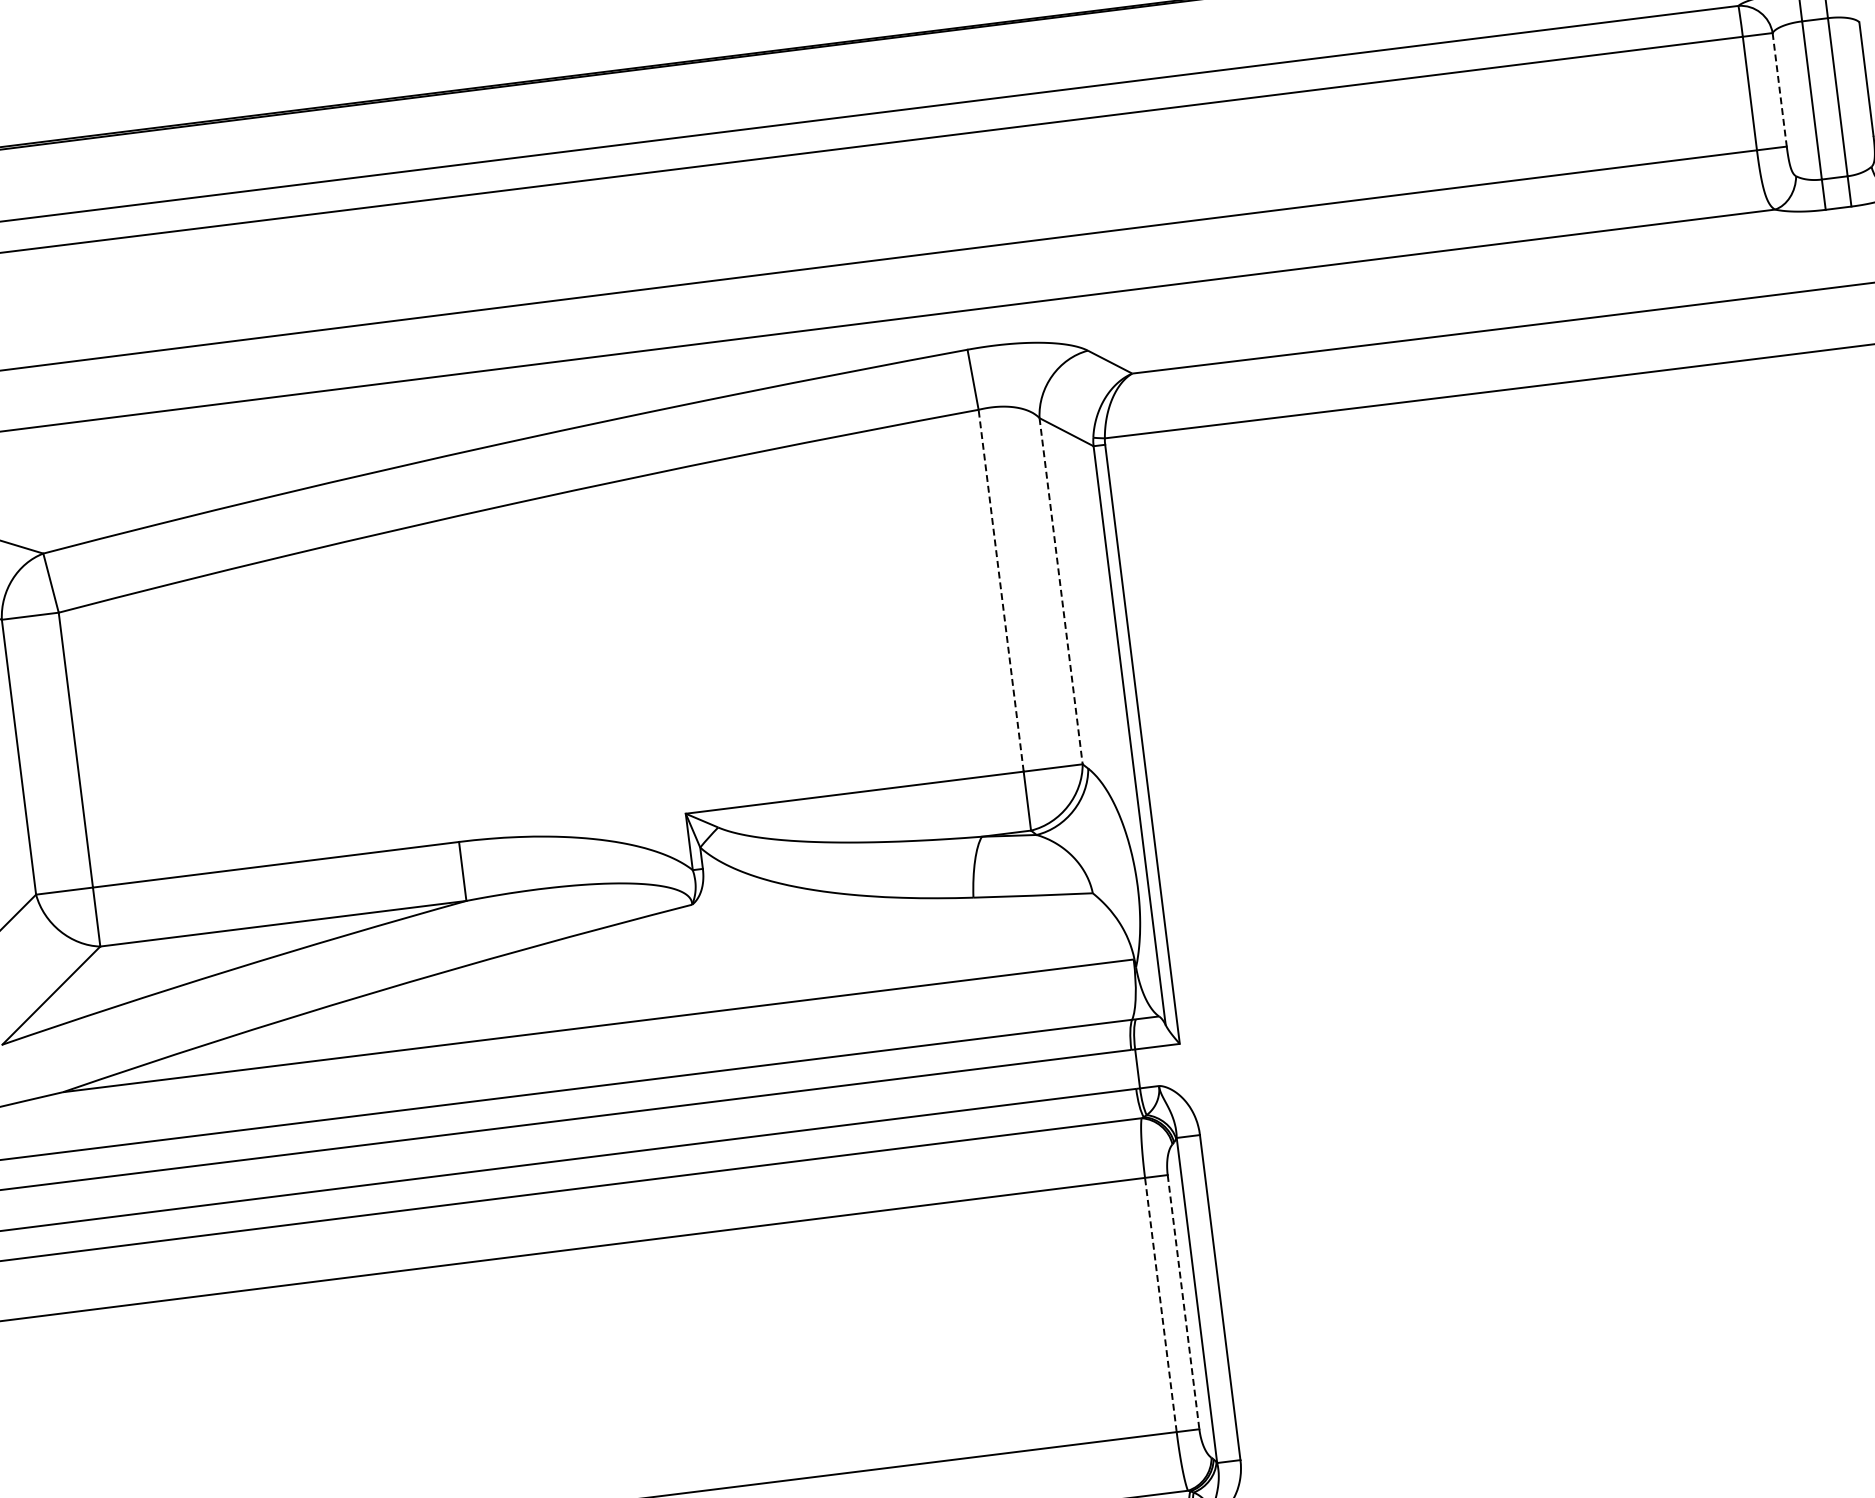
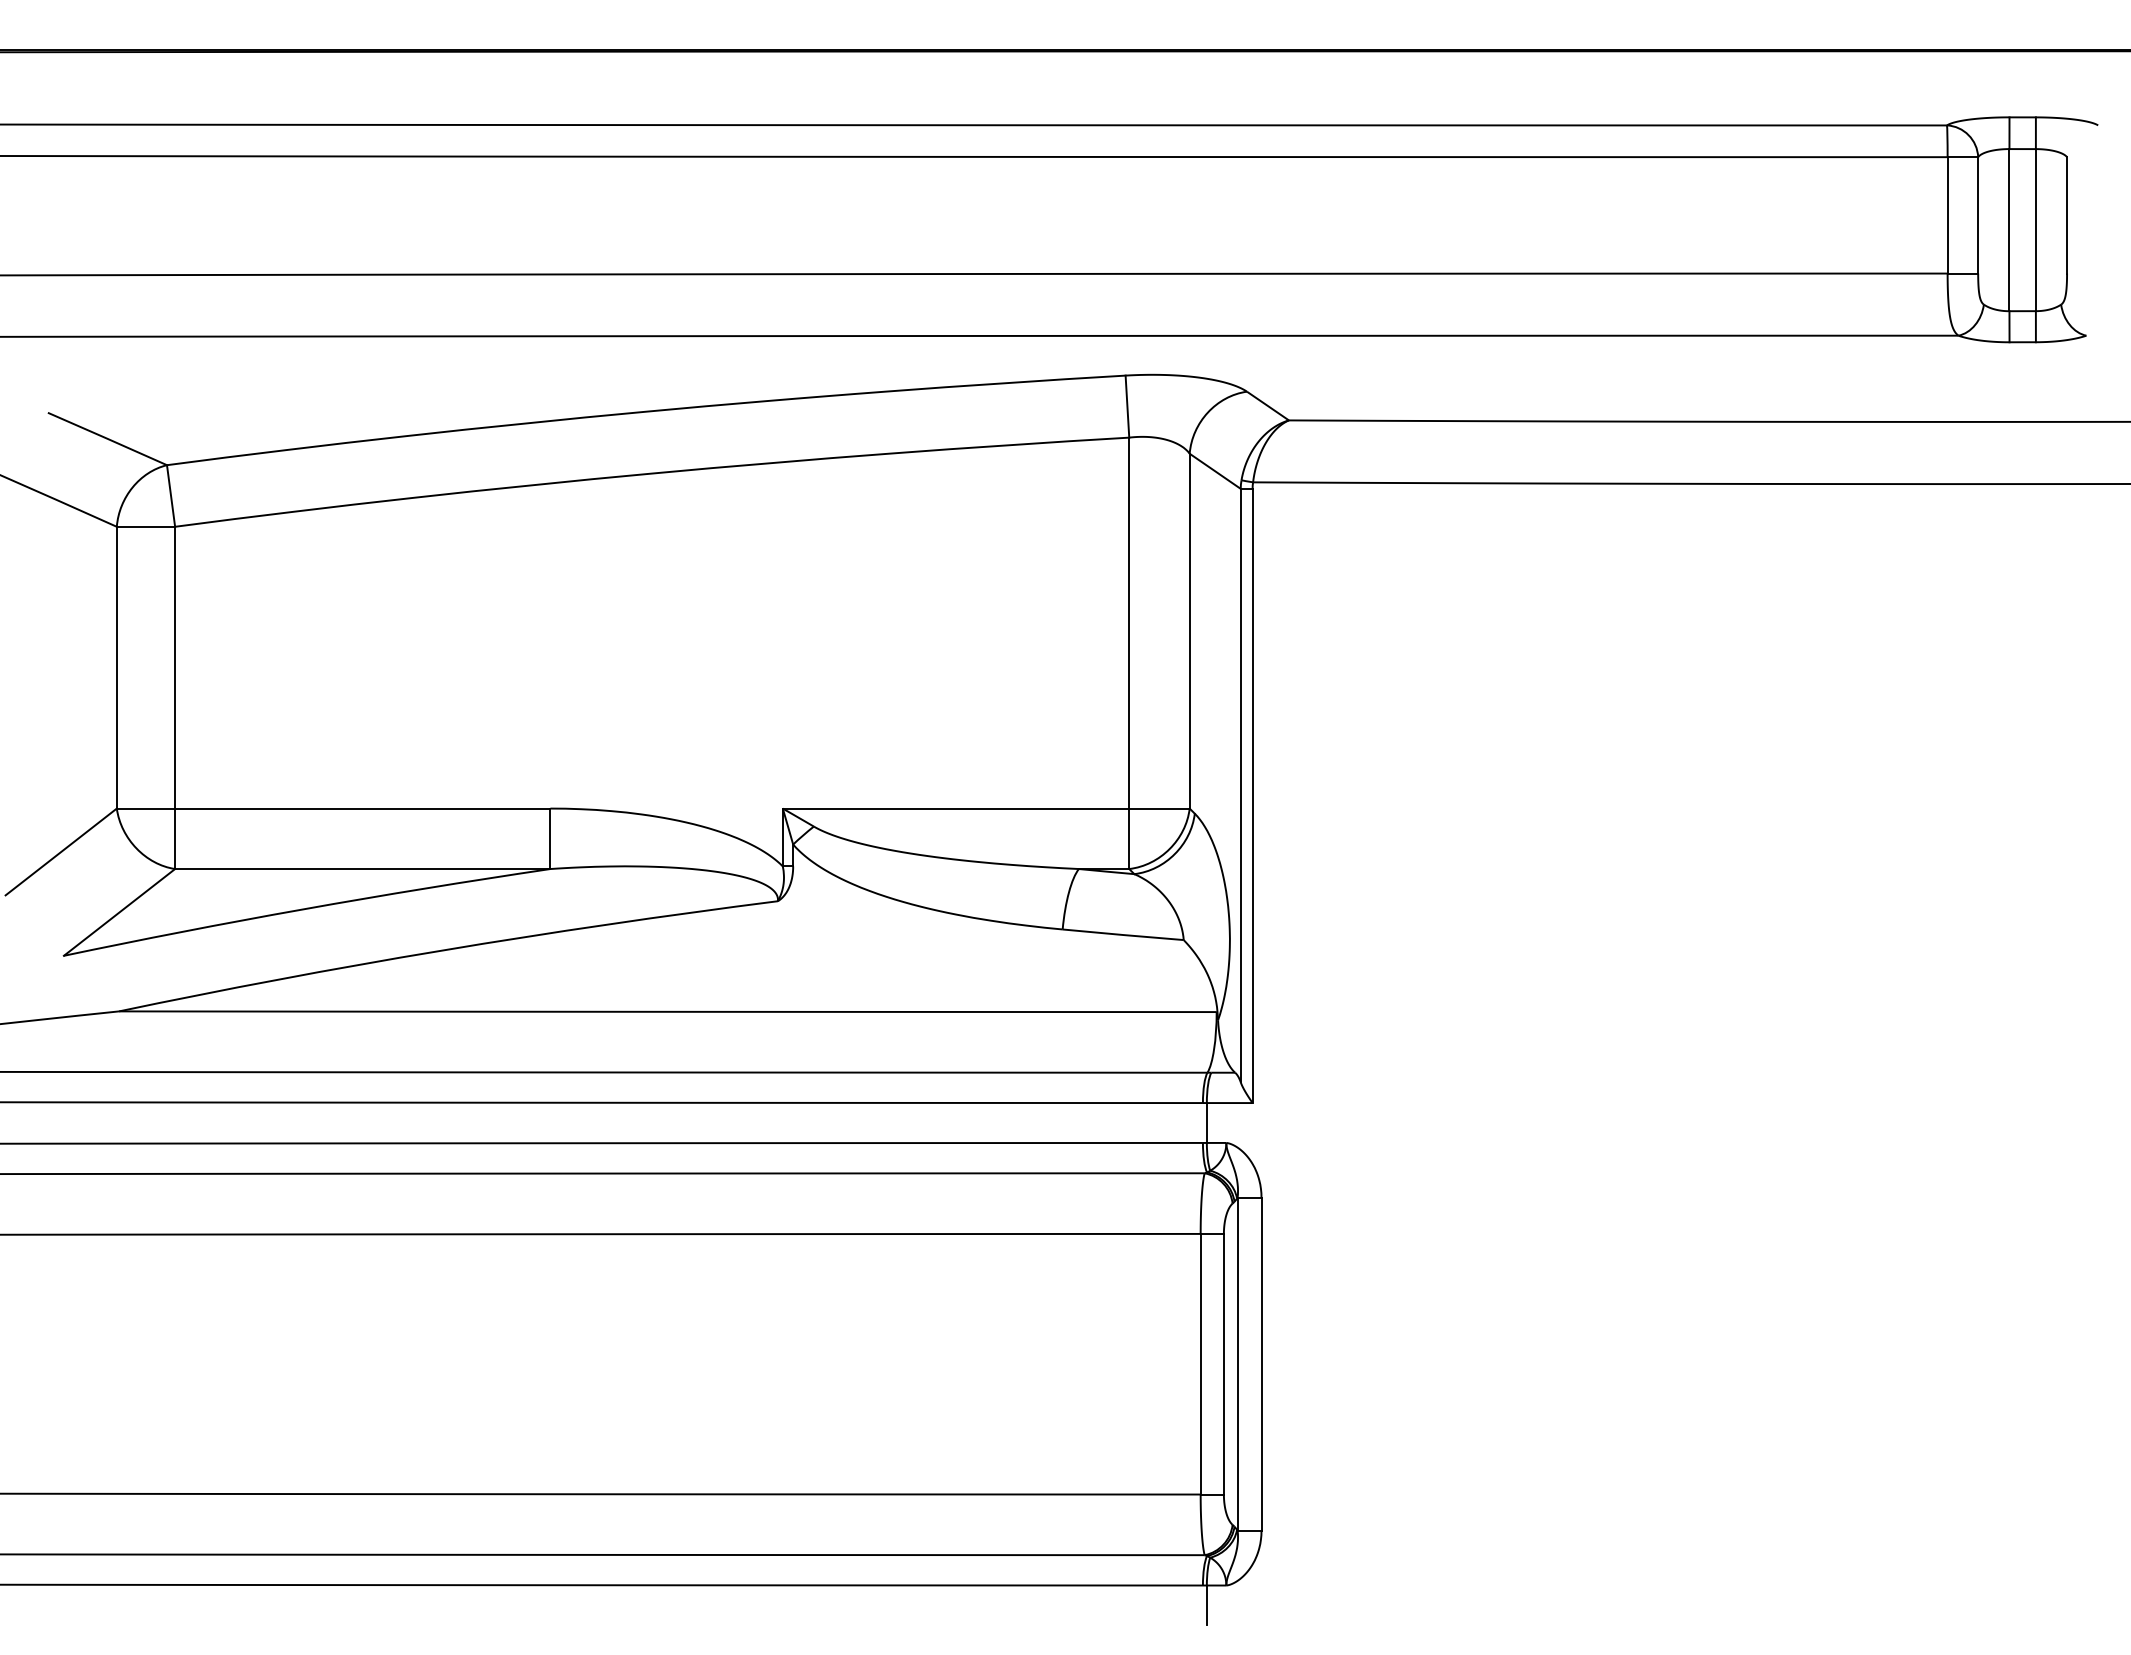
line: (1780, 89) -> (1978, 215), dashed -> solid
line: (1001, 590) -> (1129, 622), dashed -> solid
line: (1060, 591) -> (1189, 631), dashed -> solid
line: (1183, 1302) -> (1223, 1364), dashed -> solid
line: (1160, 1304) -> (1200, 1363), dashed -> solid

